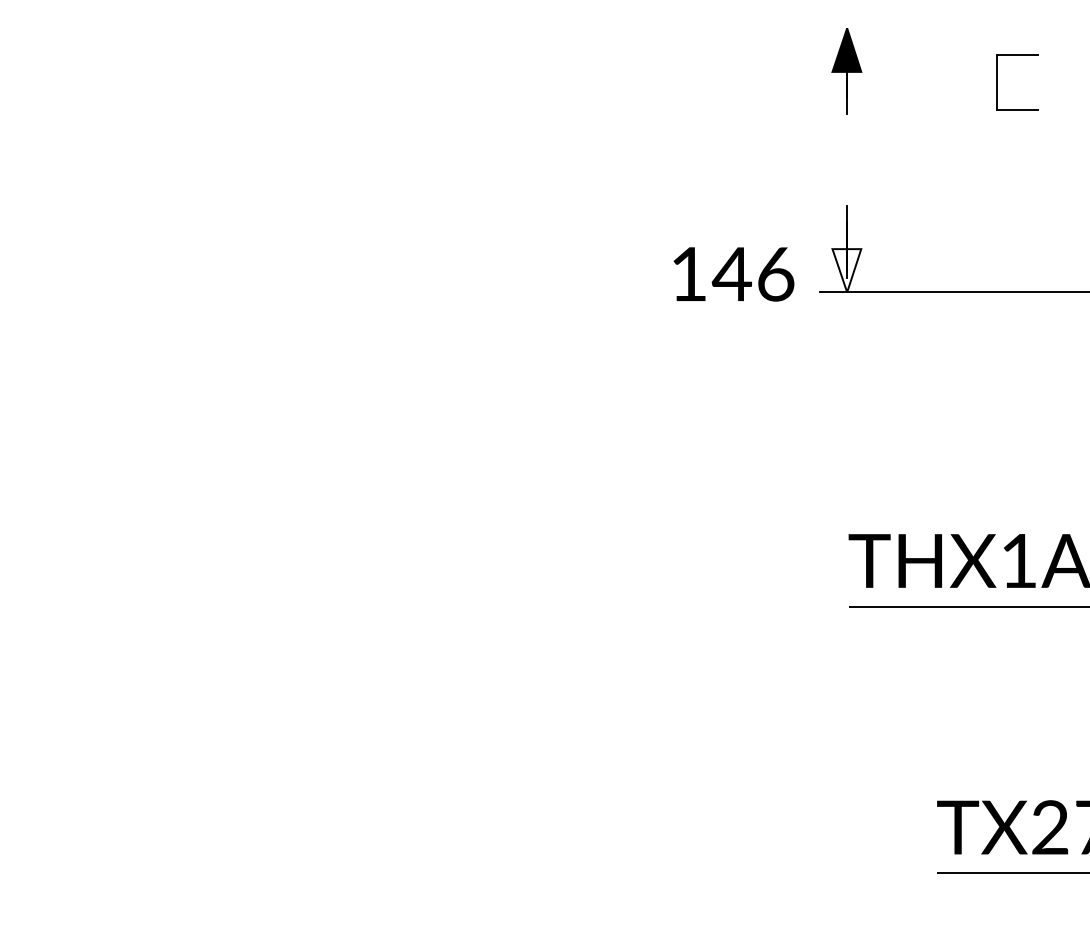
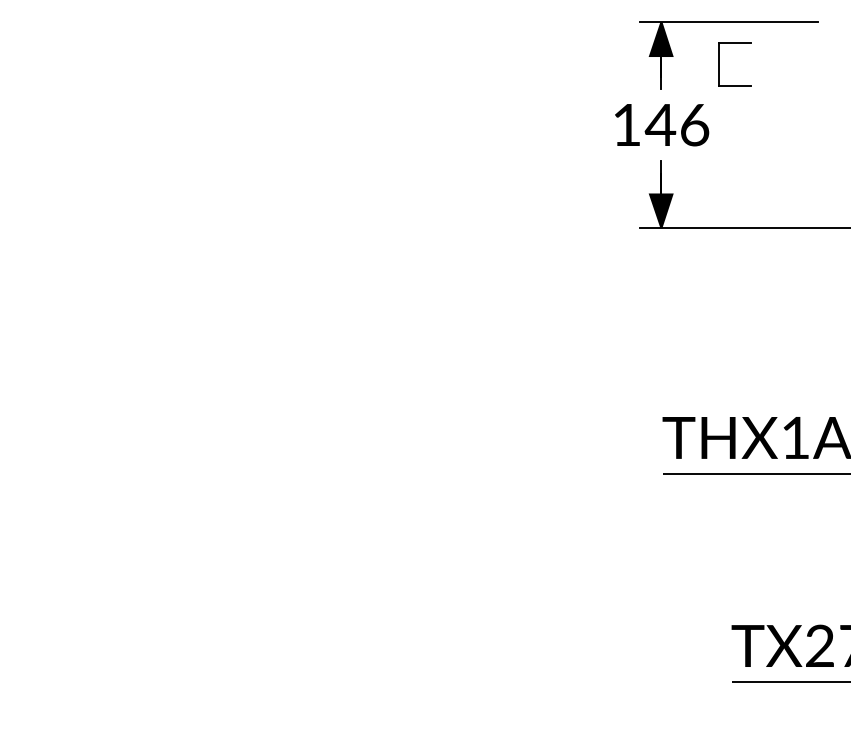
line: (934, 28) -> (729, 22), added
part: (997, 82) -> (719, 64), moved
fill: (845, 270) -> (660, 211), added
text: (734, 274) -> (662, 125), moved

